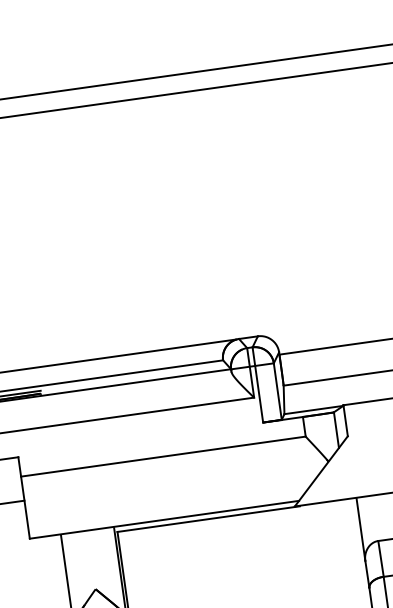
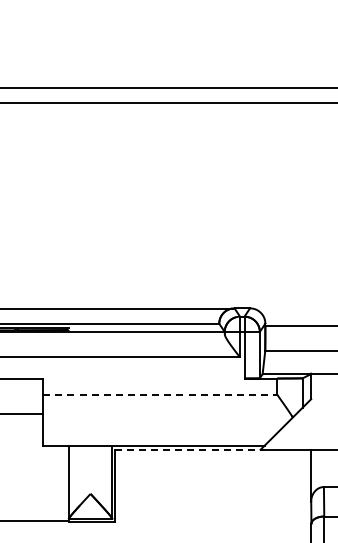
line: (163, 456) -> (160, 394), solid -> dashed
line: (208, 519) -> (189, 450), solid -> dashed

